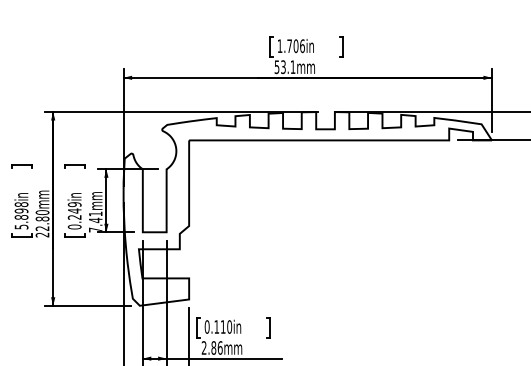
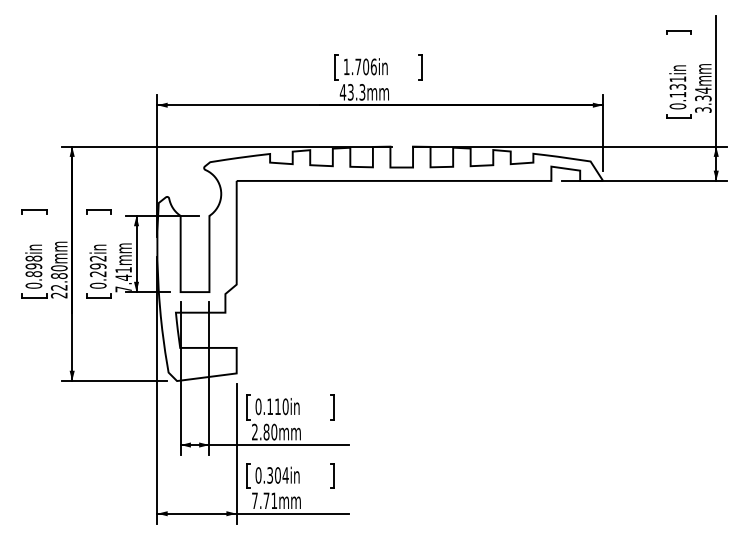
text: (284, 67) -> (352, 92), 53.1mm -> 43.3mm
text: (74, 207) -> (97, 262), 0.249in -> 0.292in
text: (21, 226) -> (33, 285), 5.898in -> 0.898in
text: (220, 347) -> (274, 431), 2.86mm -> 2.80mm

